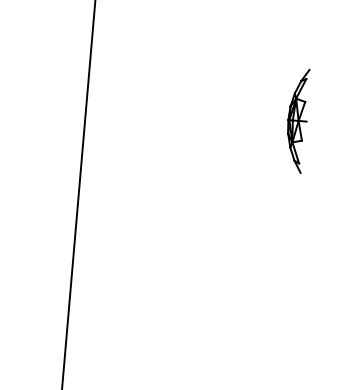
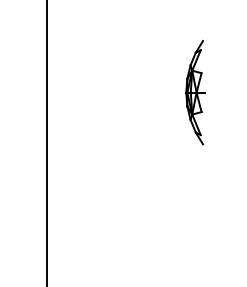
part: (297, 120) -> (195, 92), size x1.43

